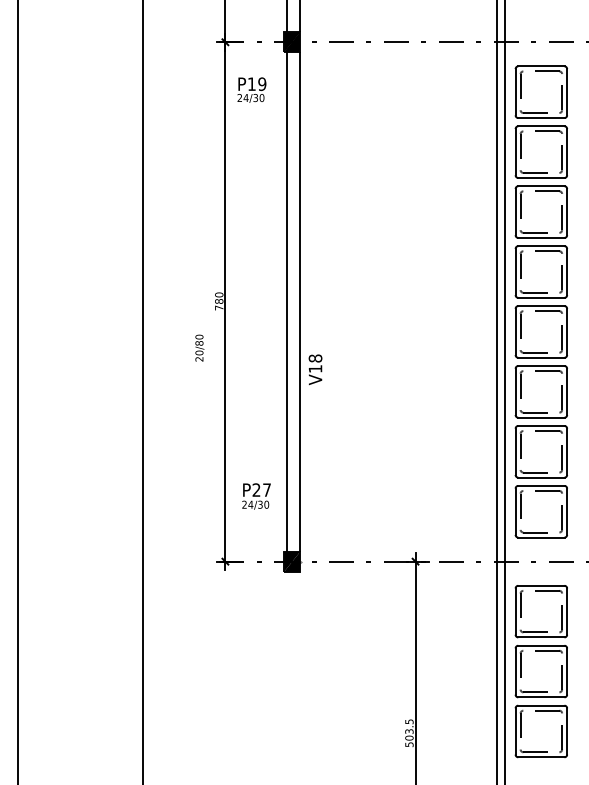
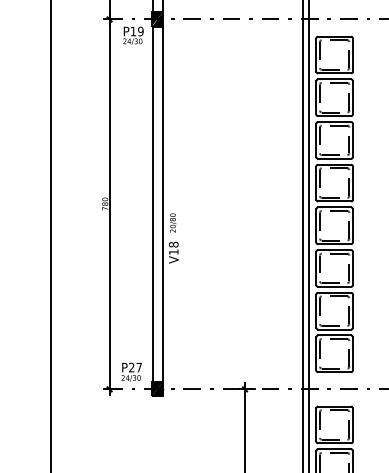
text: (251, 89) -> (133, 35), moved
text: (199, 347) -> (173, 222), moved
text: (256, 496) -> (131, 372), moved

